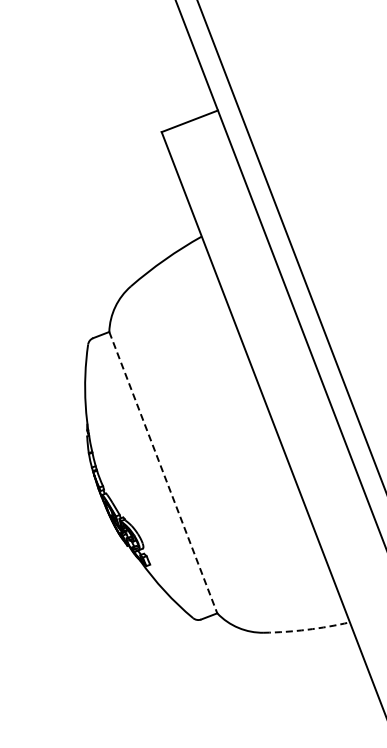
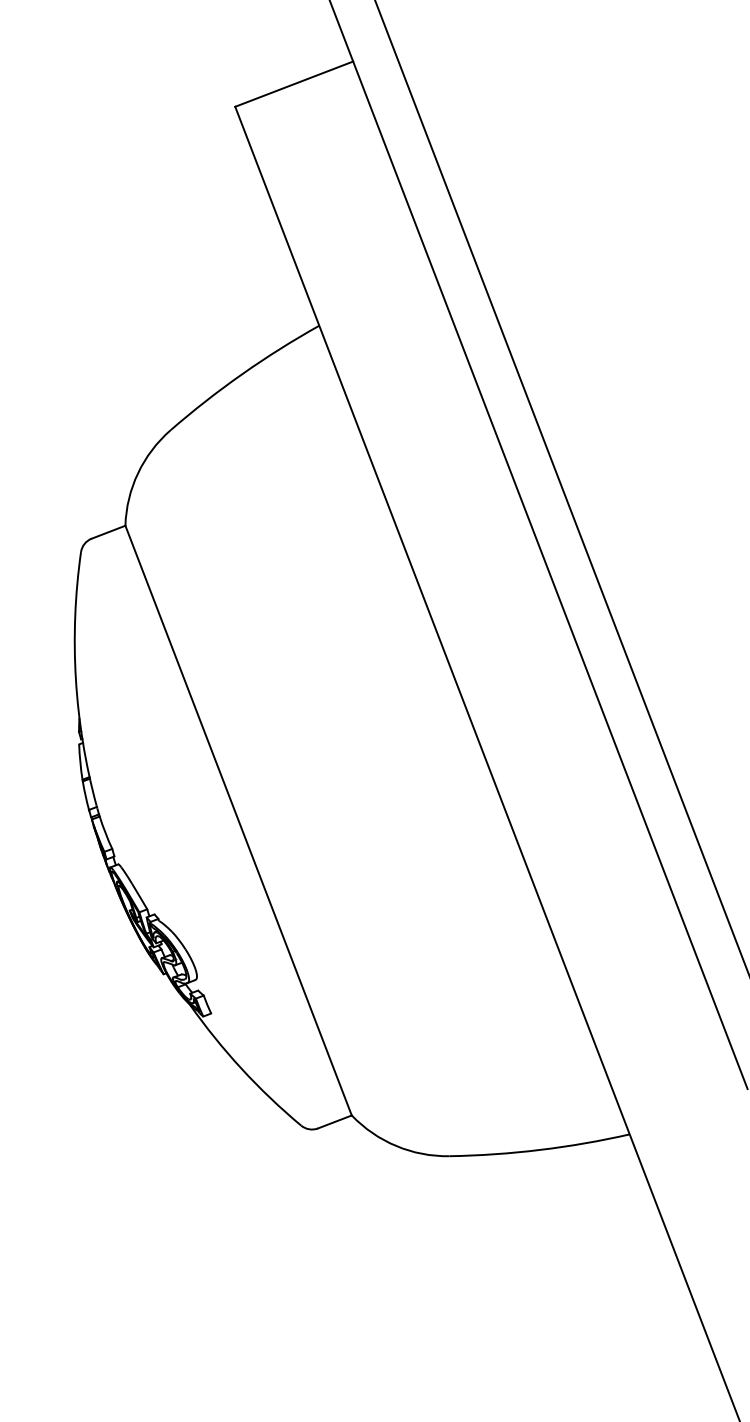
line: (163, 472) -> (239, 820), dashed -> solid
arc: (307, 629) -> (540, 1149), dashed -> solid

